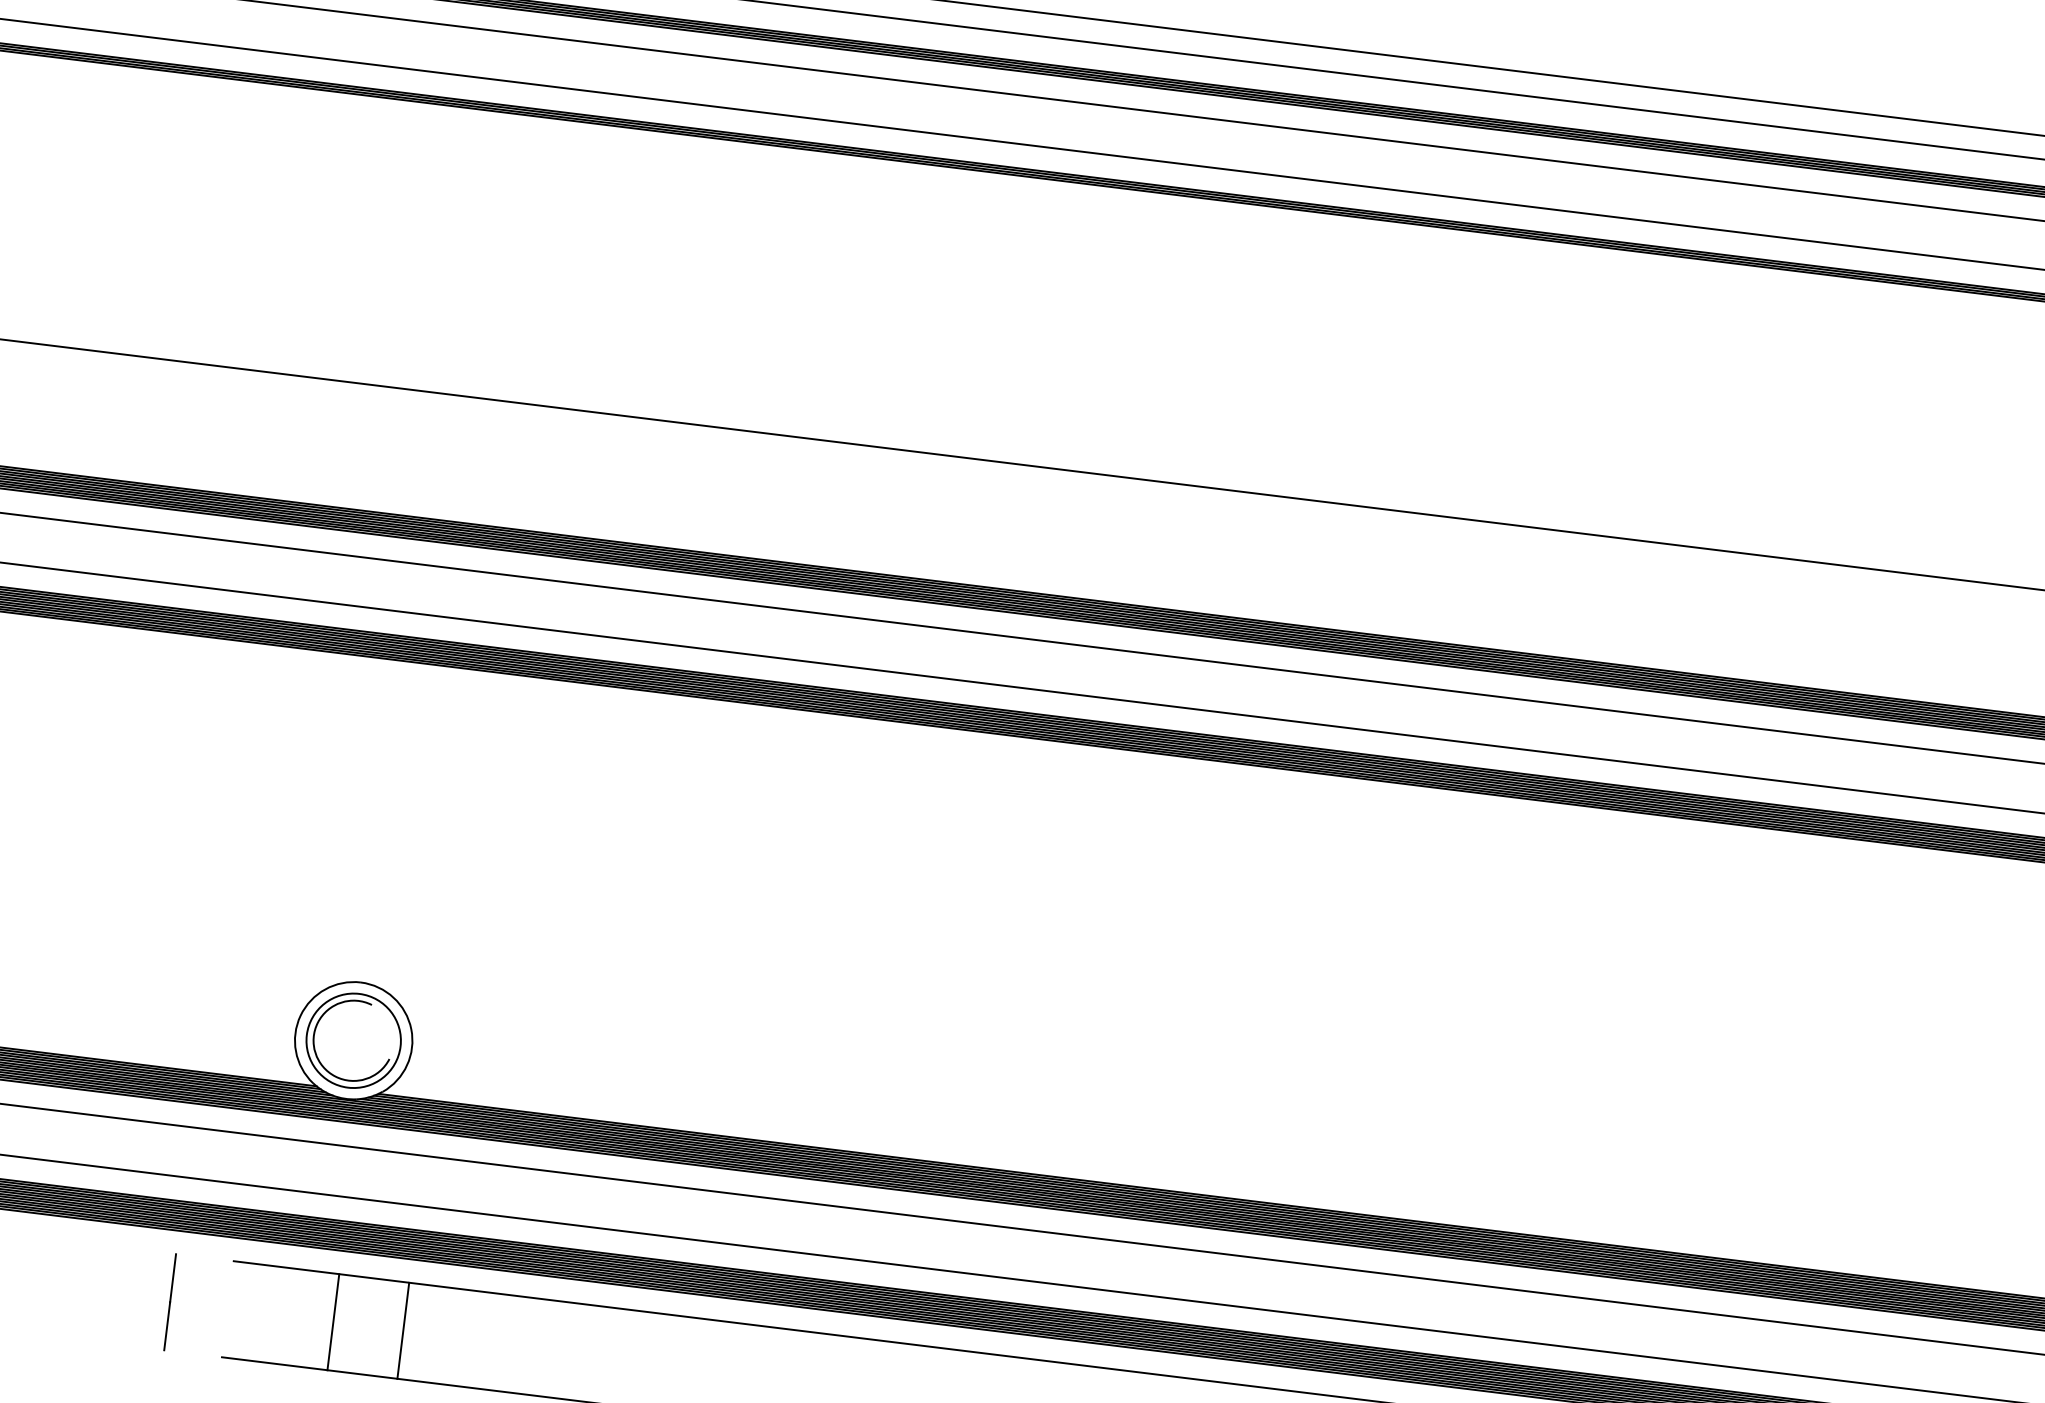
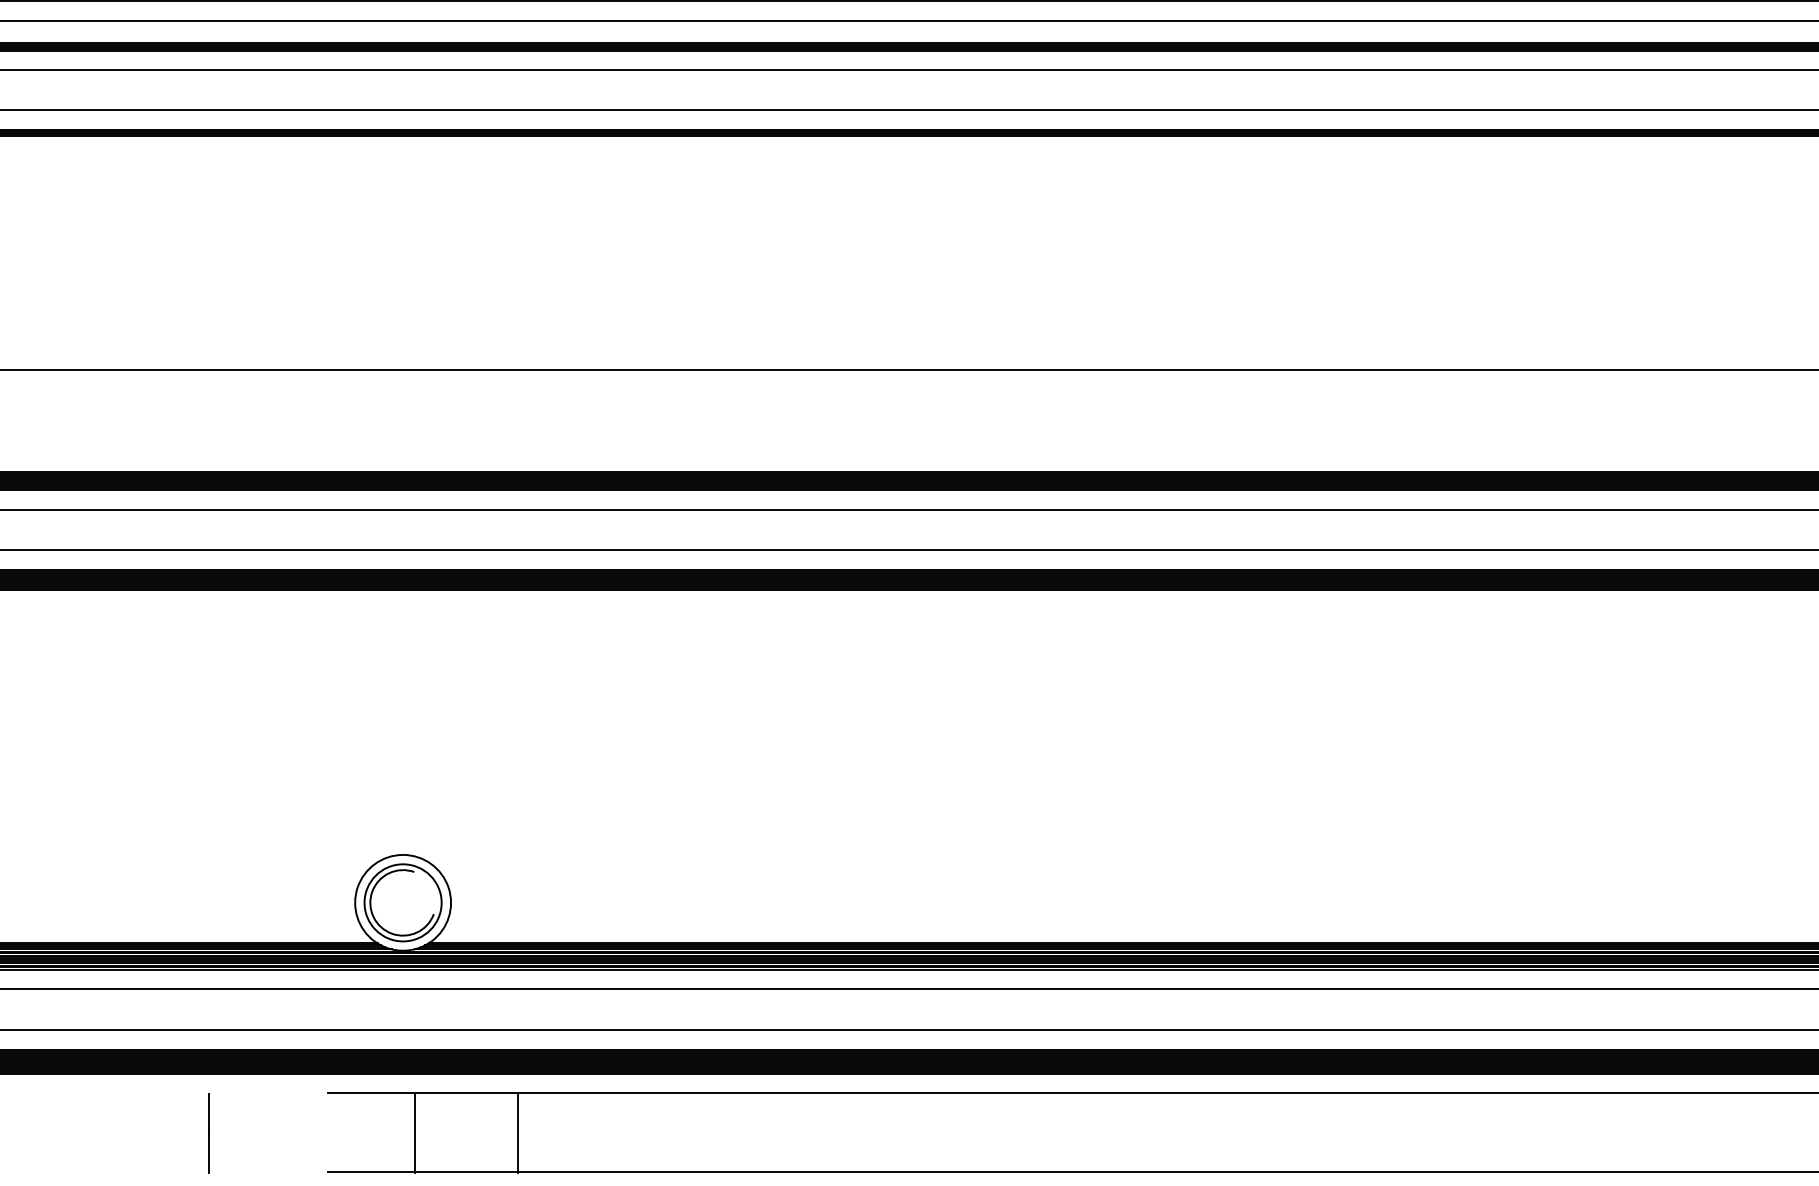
line: (169, 1302) -> (208, 1133), moved
line: (403, 1330) -> (518, 1132), moved

